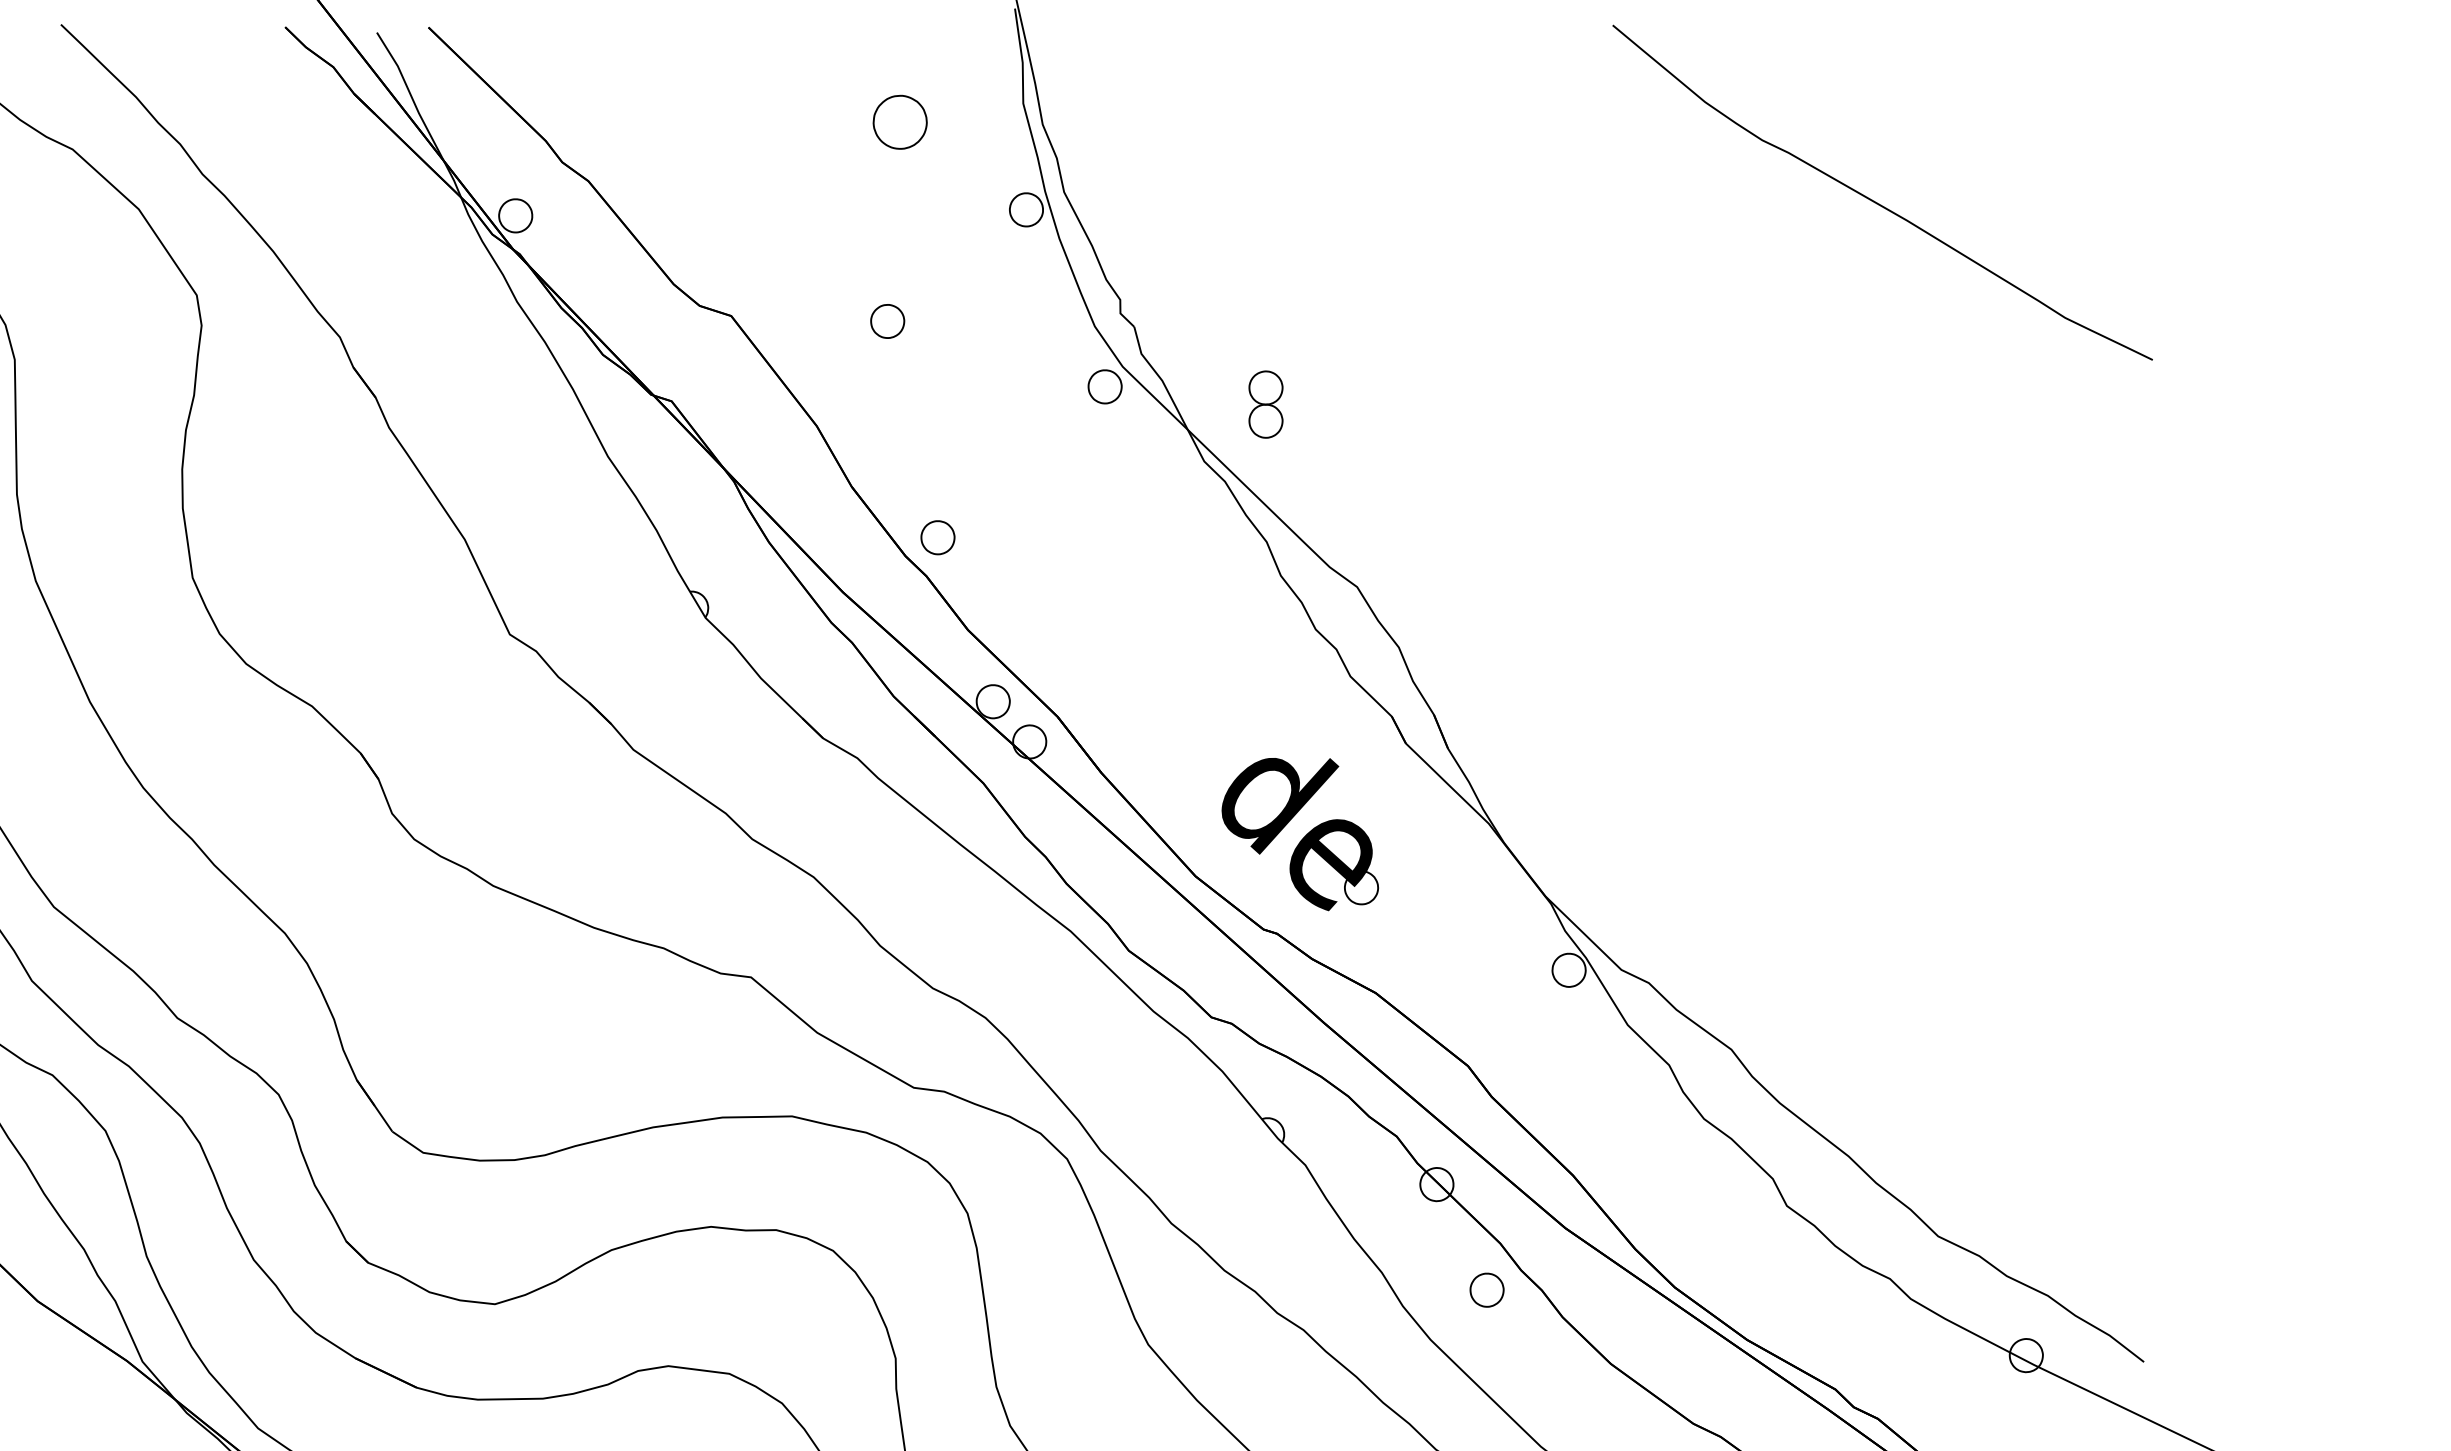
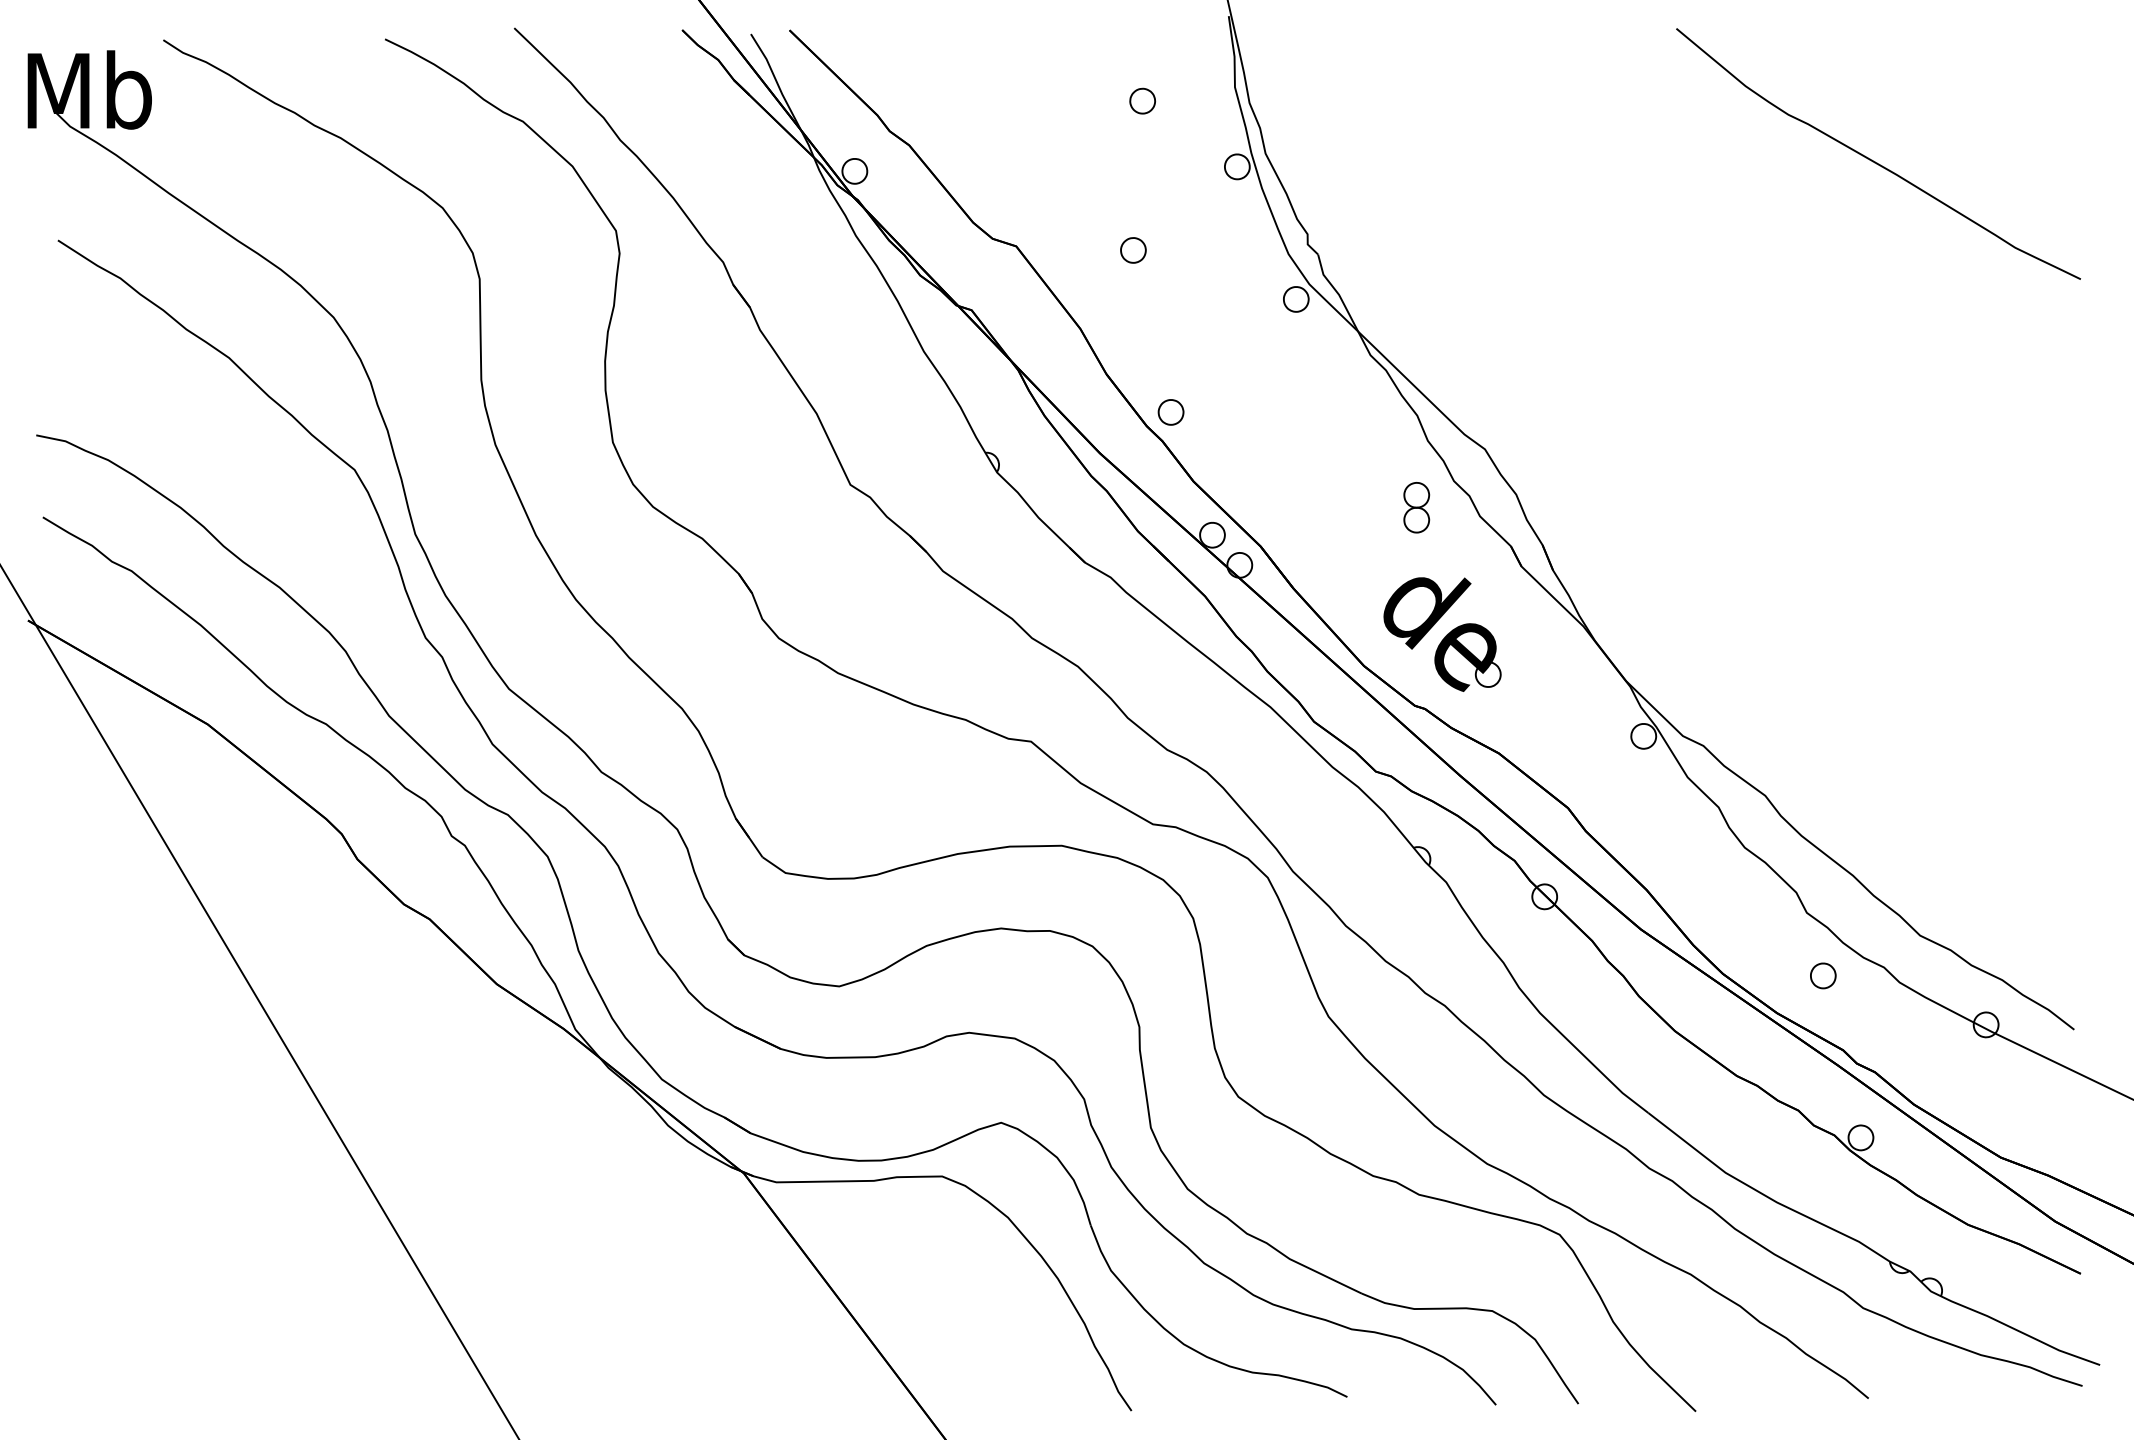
part: (899, 121) -> (1142, 100), size x0.62
part: (1265, 404) -> (1416, 507), moved
part: (1487, 1289) -> (1823, 975), moved

